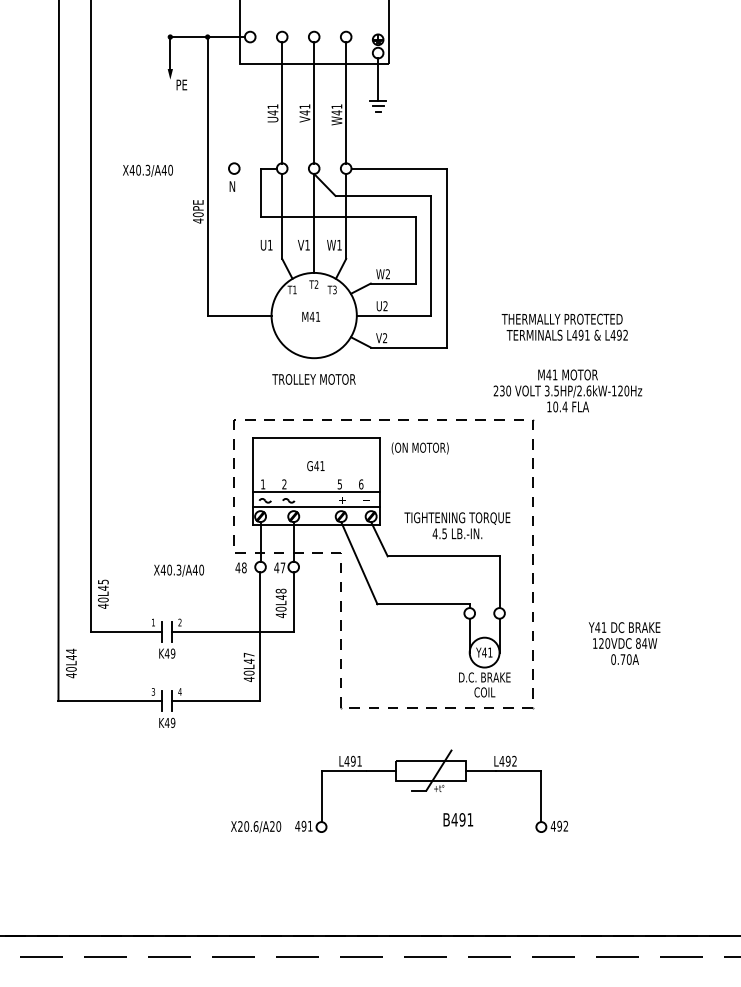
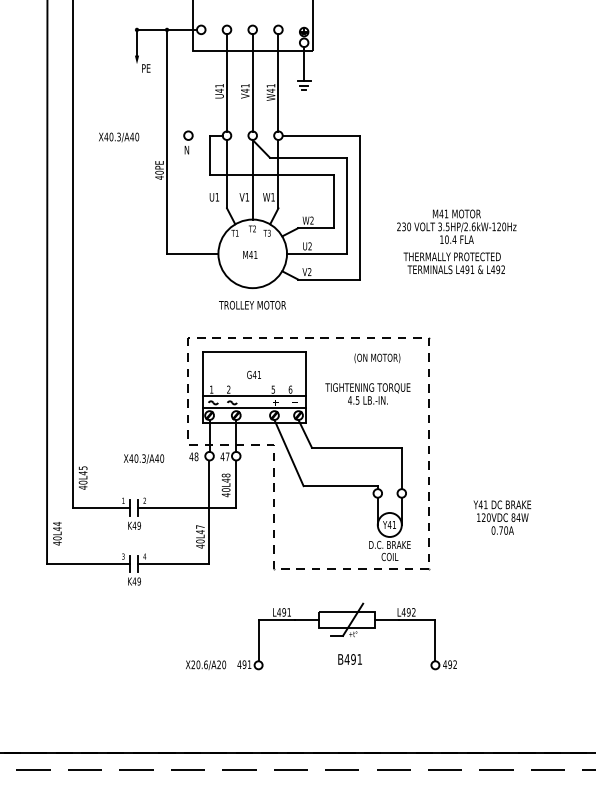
text: (567, 390) -> (456, 226), moved
text: (419, 448) -> (376, 358), moved
text: (457, 525) -> (367, 393), moved
text: (458, 819) -> (350, 659), moved

